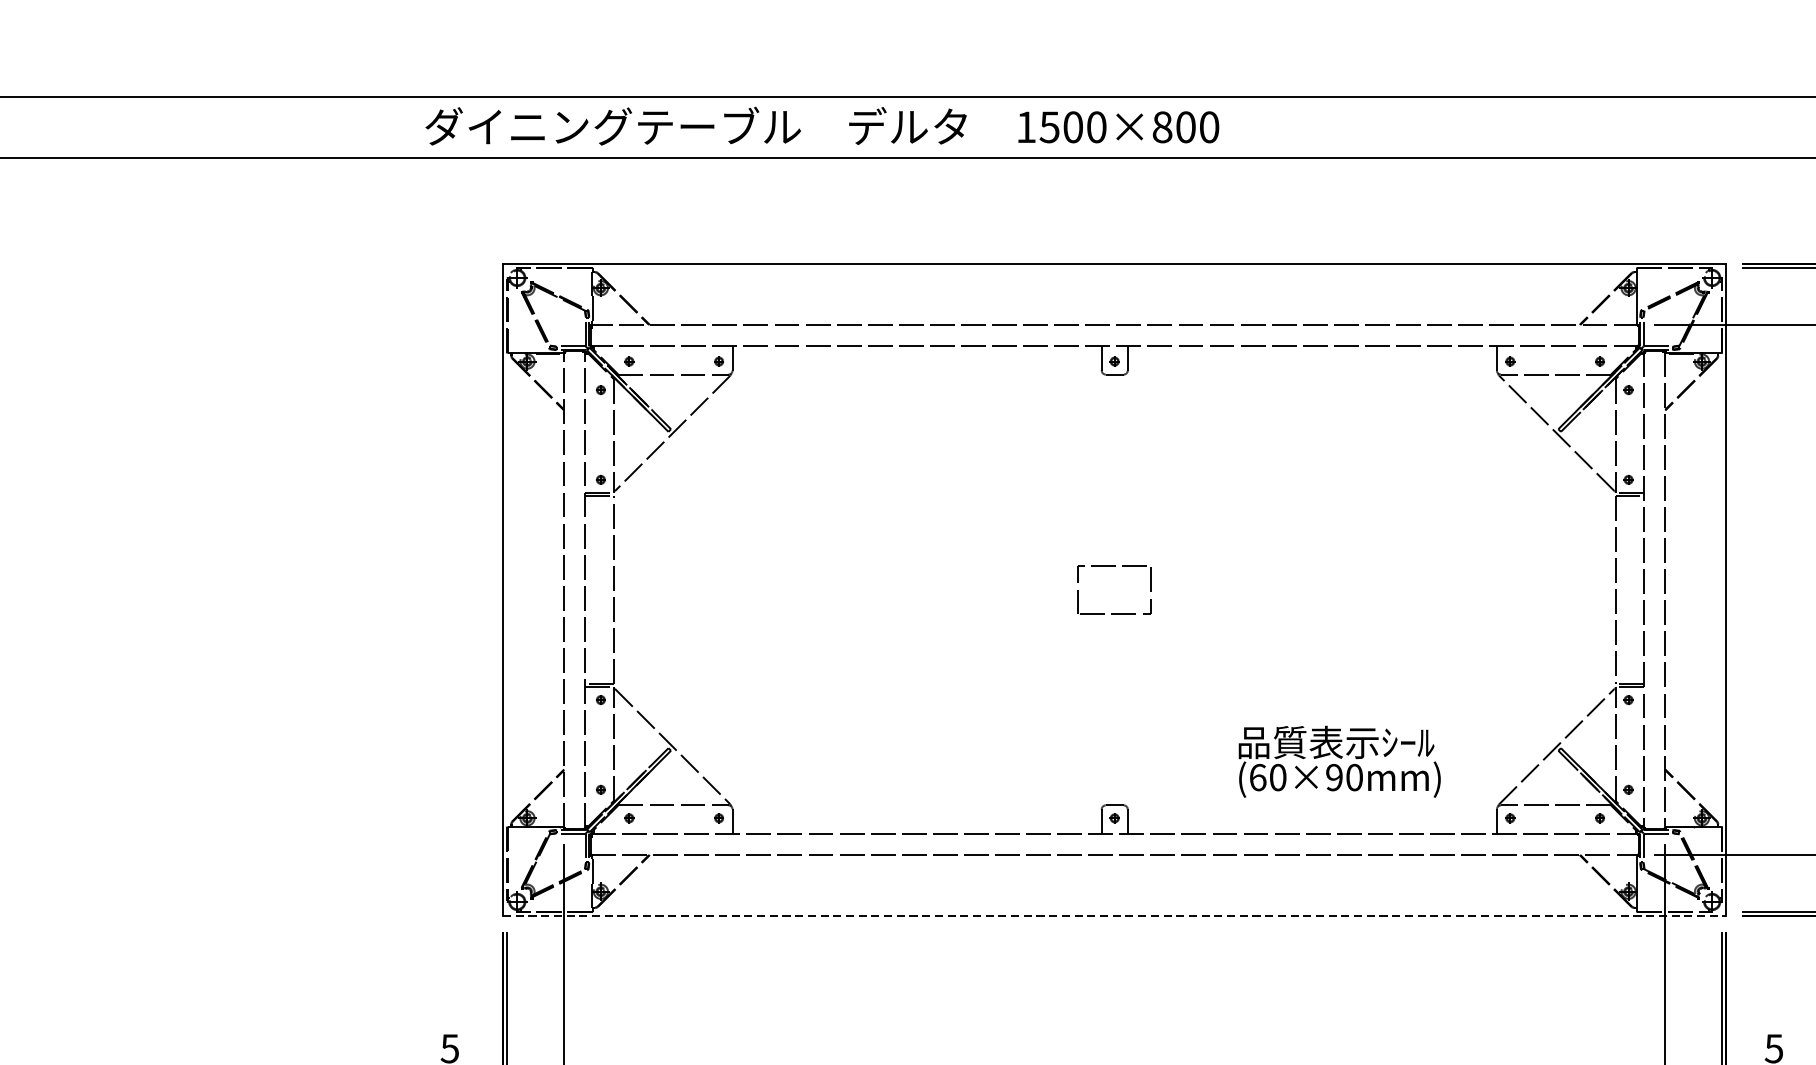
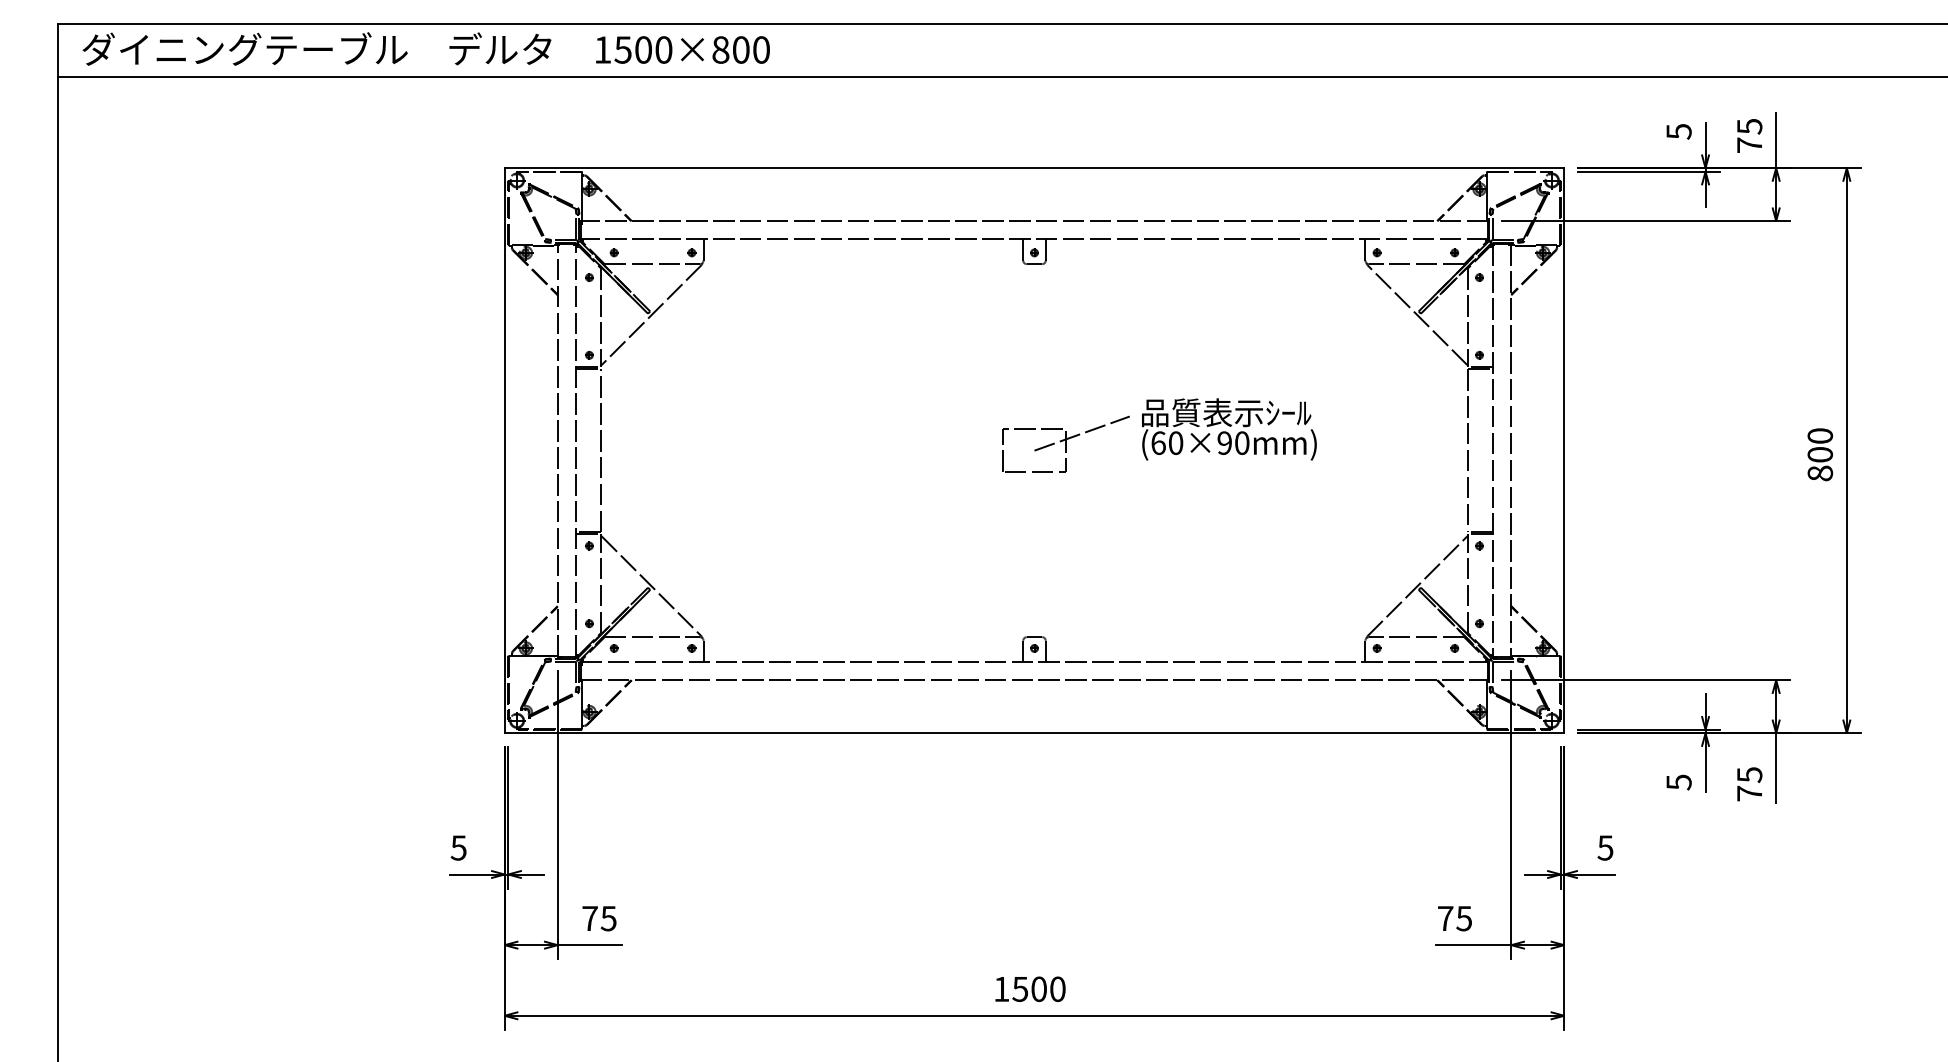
text: (821, 125) -> (425, 48), moved
line: (1169, 570) -> (1081, 433), added
text: (1339, 761) -> (1229, 429), moved
line: (1114, 916) -> (1034, 733), dashed -> solid

